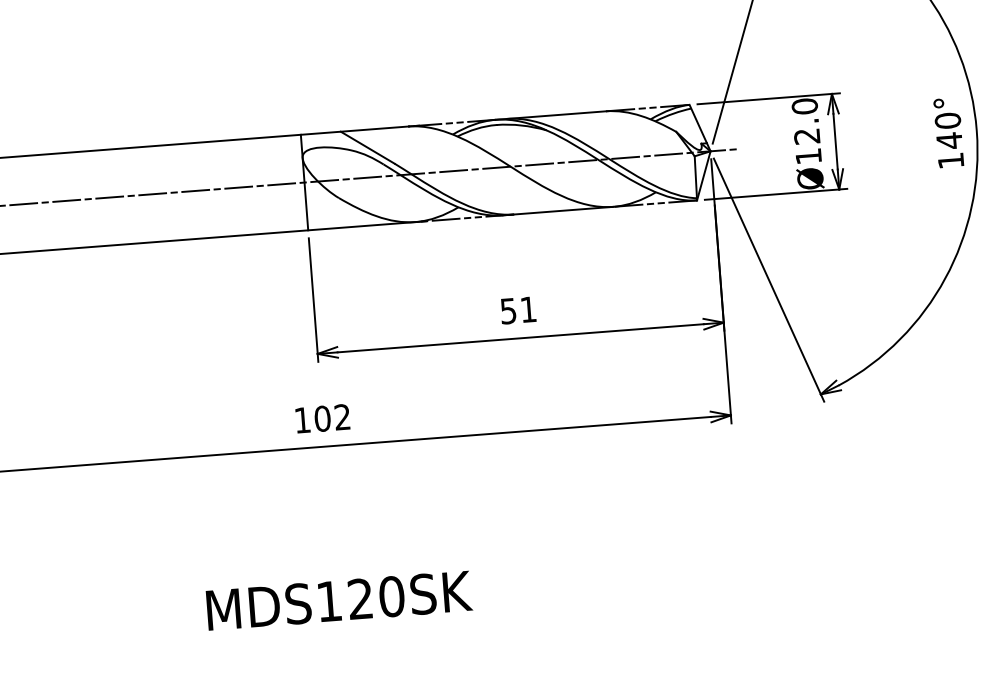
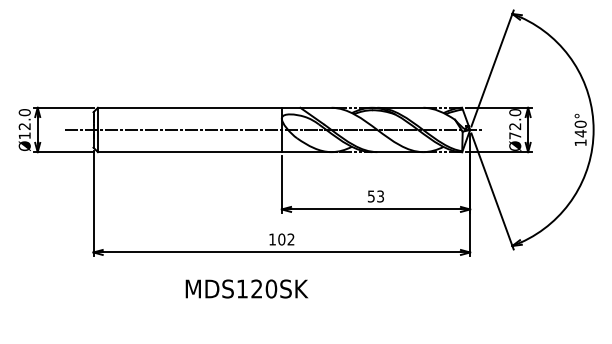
text: (809, 155) -> (515, 135), Ø12.0 -> Ø72.0
text: (528, 309) -> (380, 196), 51 -> 53
text: (338, 599) -> (246, 288), moved

